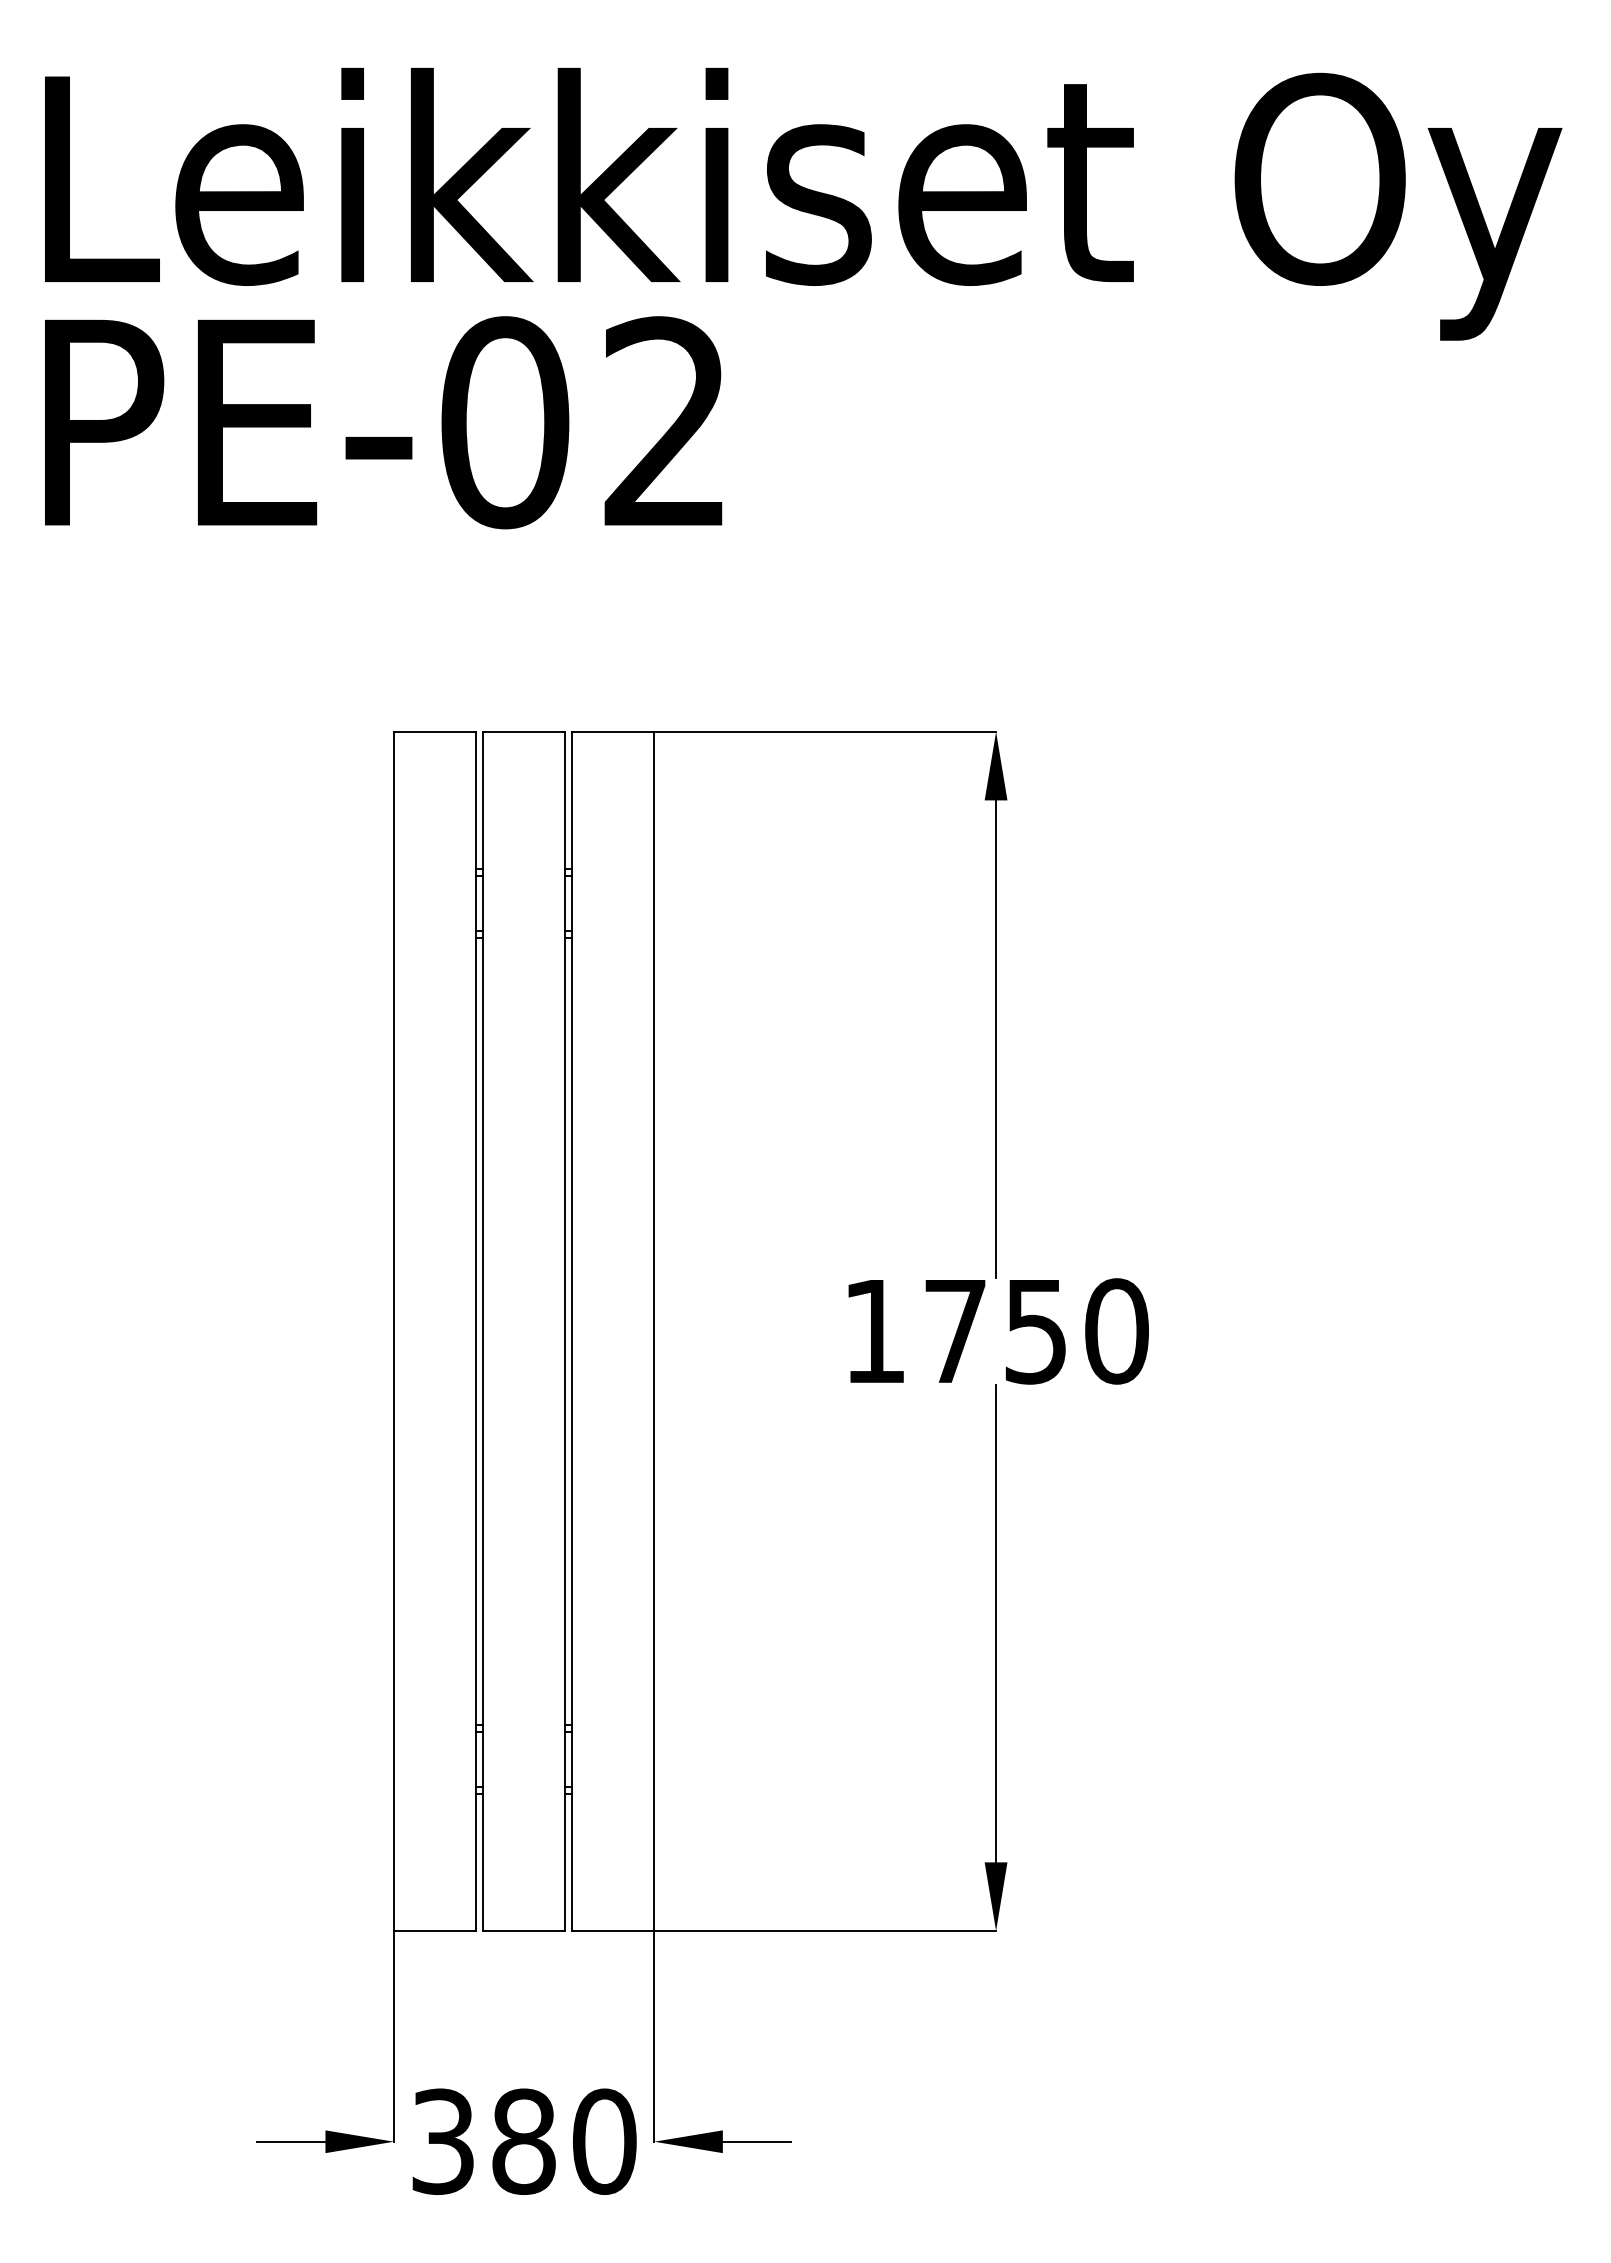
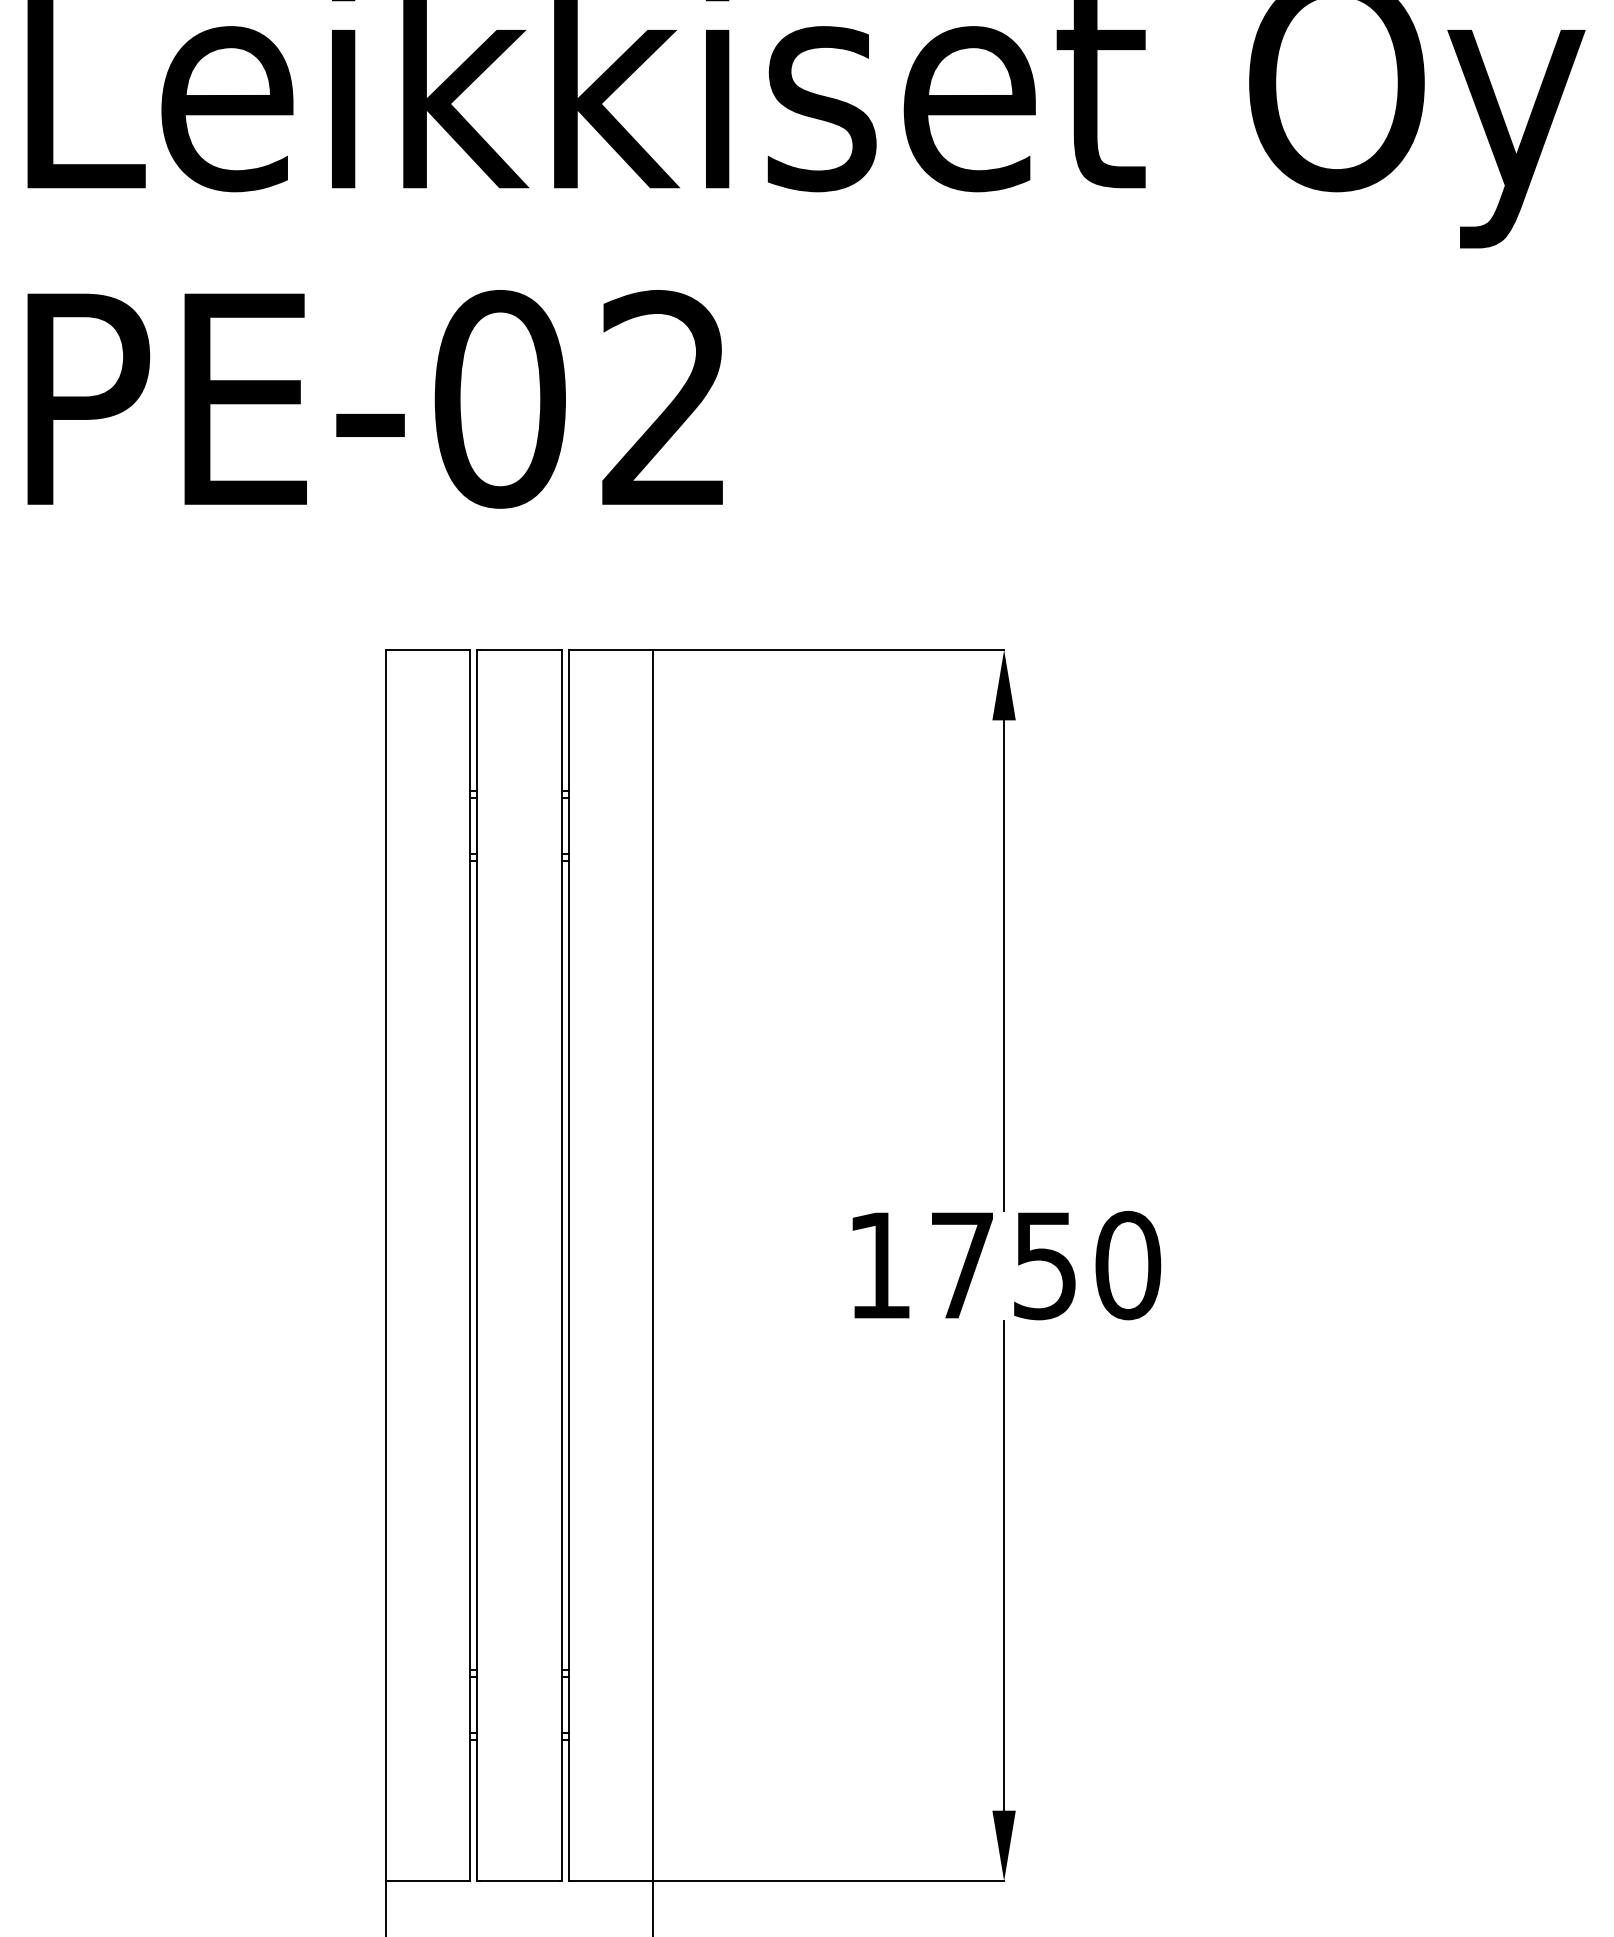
text: (383, 422) -> (375, 399), moved

